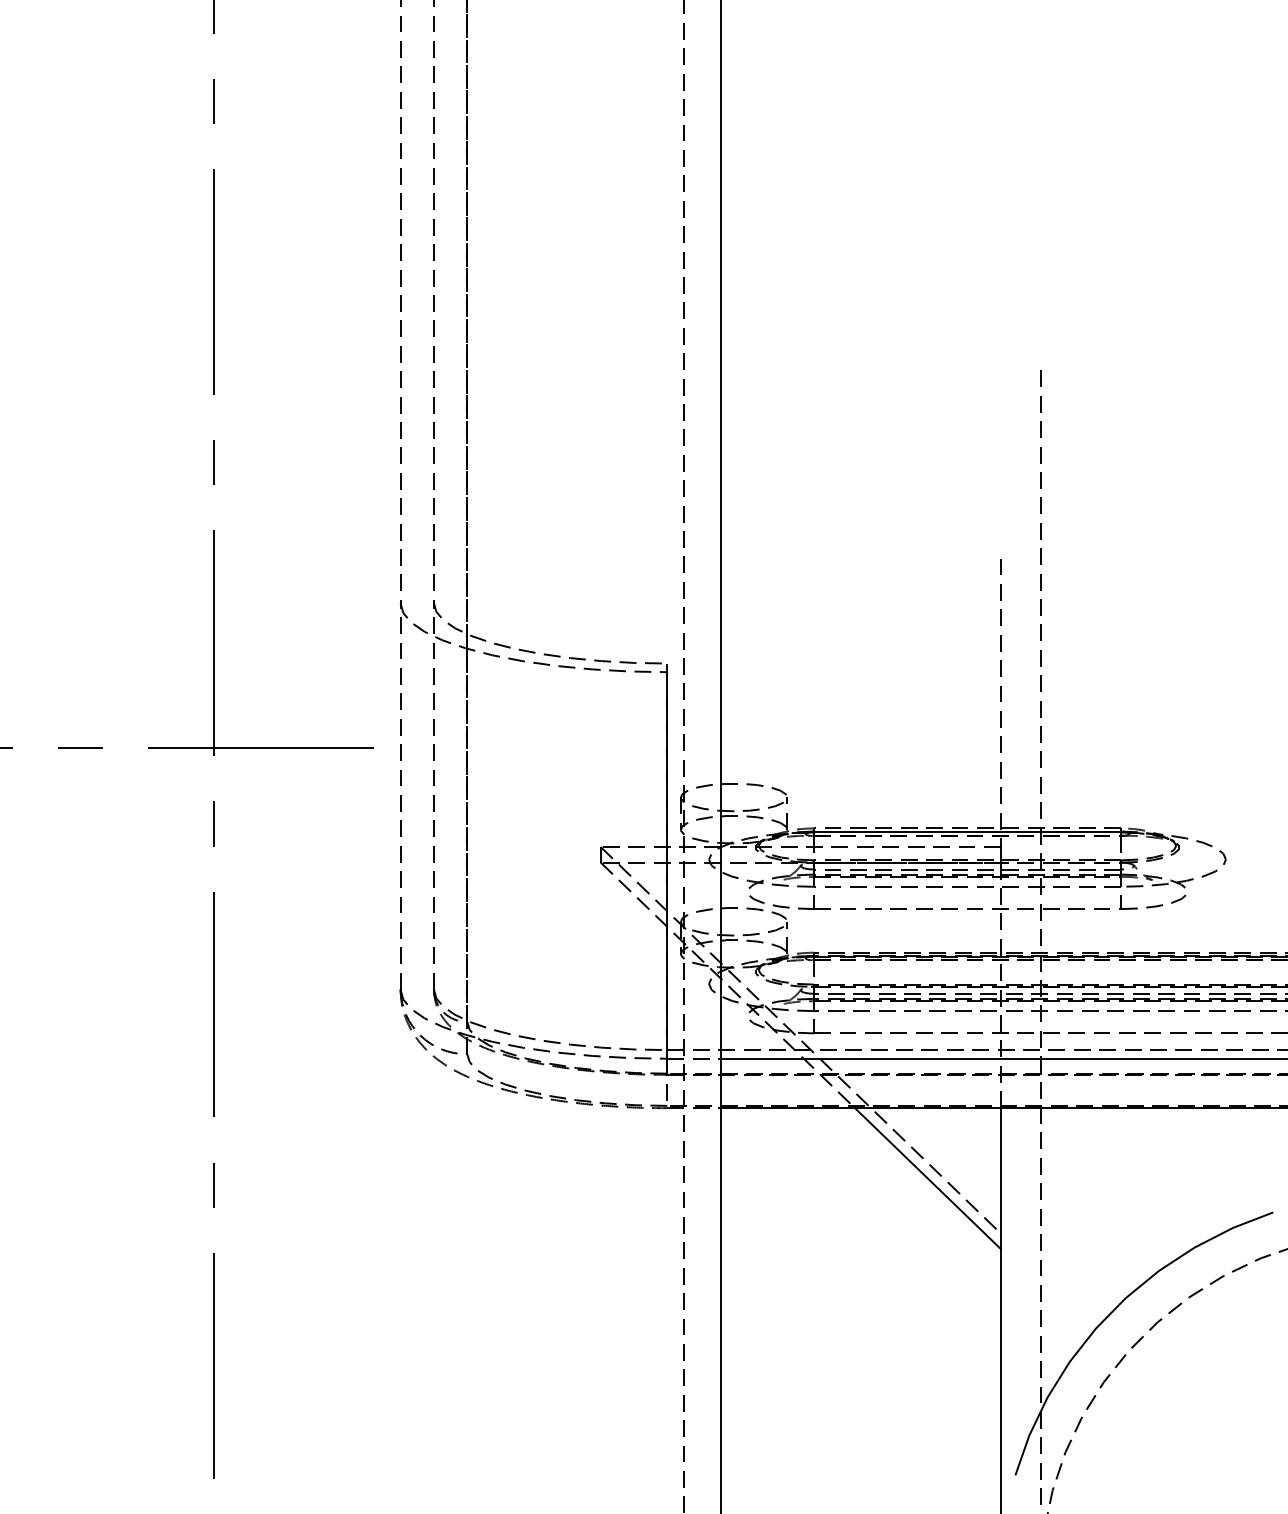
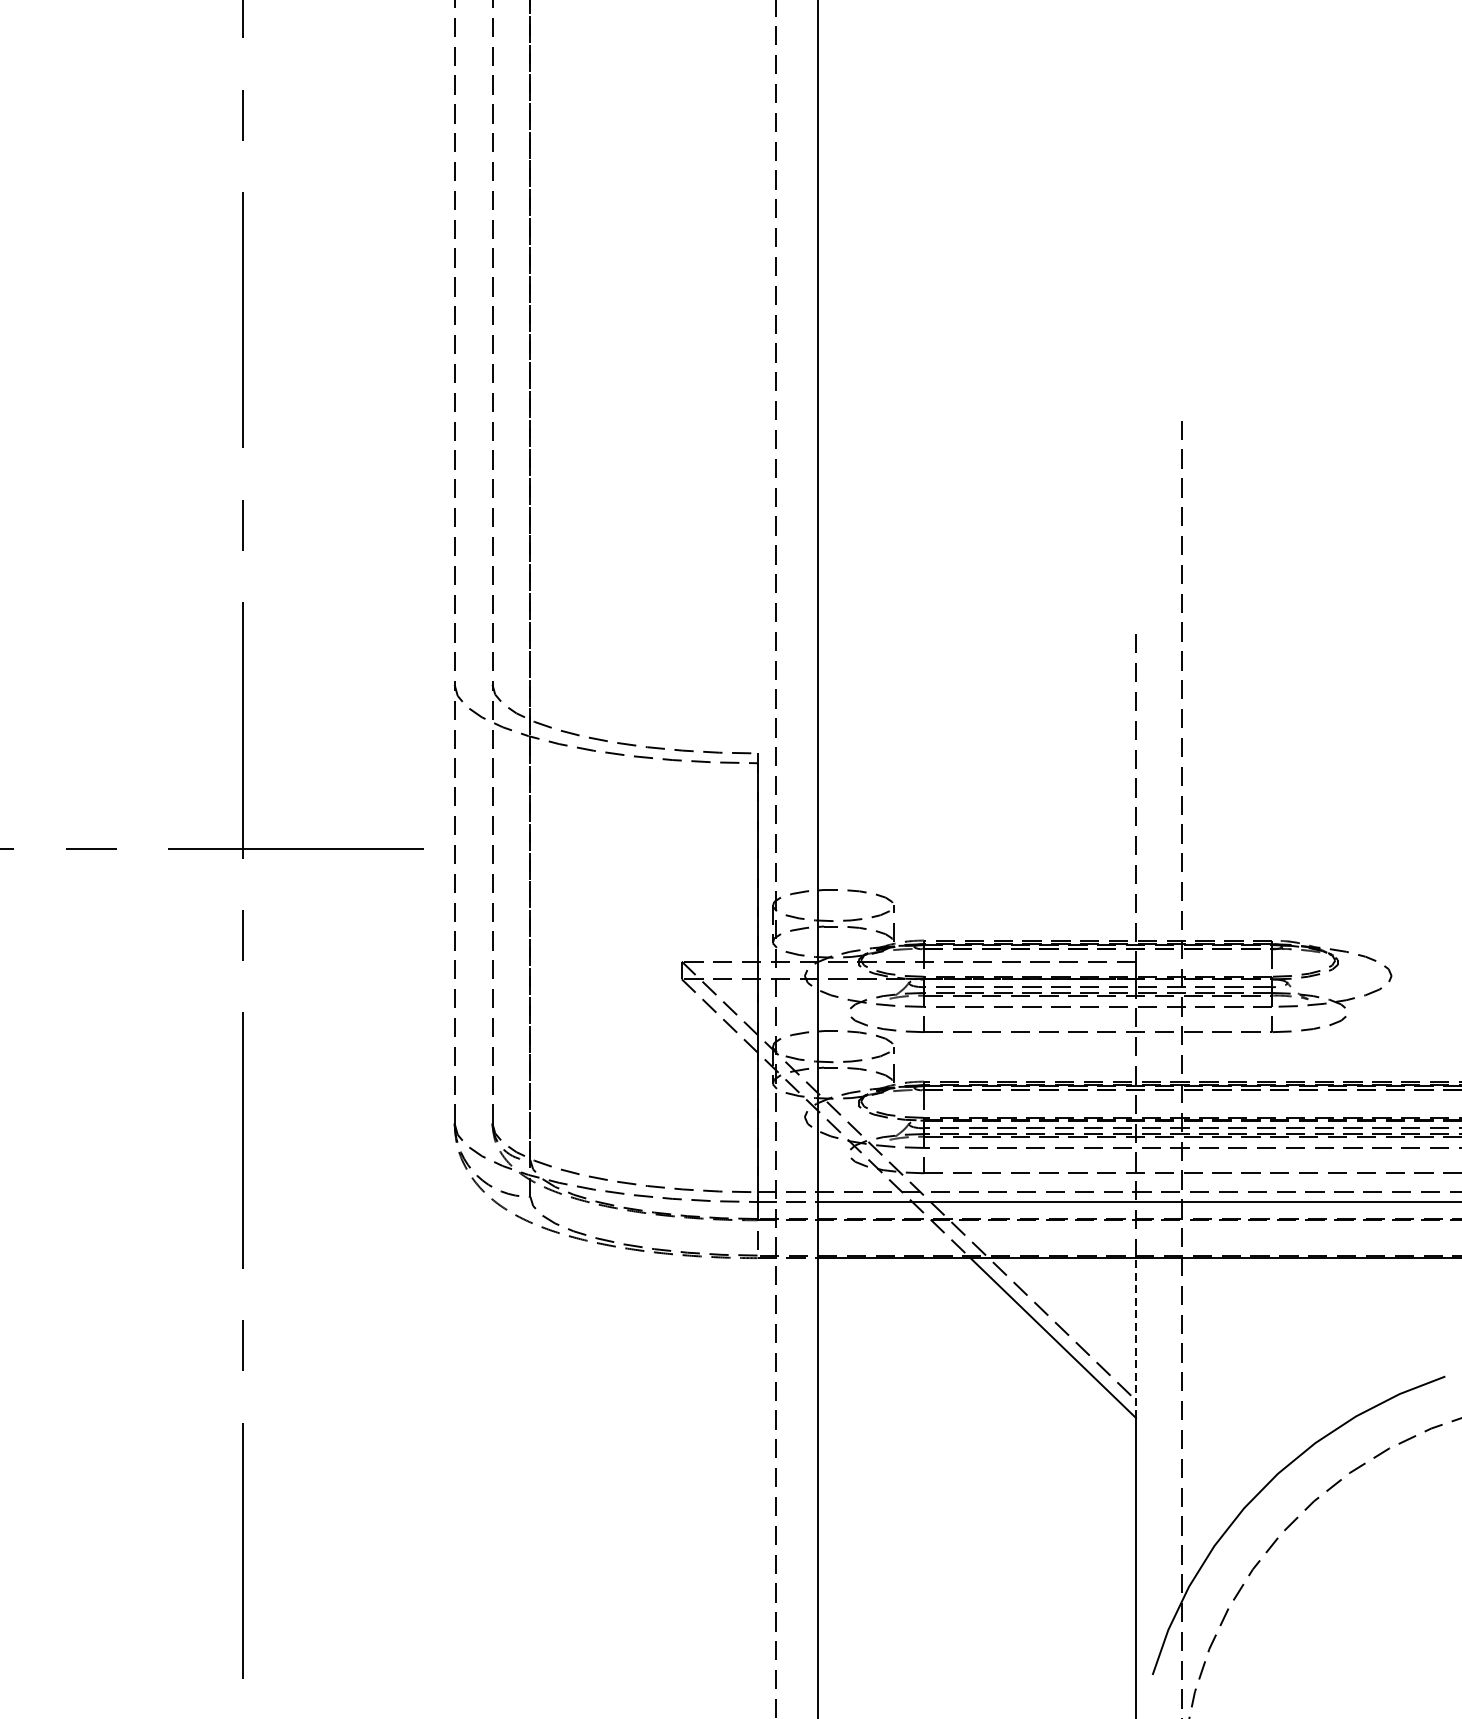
line: (1000, 1178) -> (1135, 1337), solid -> dashed

